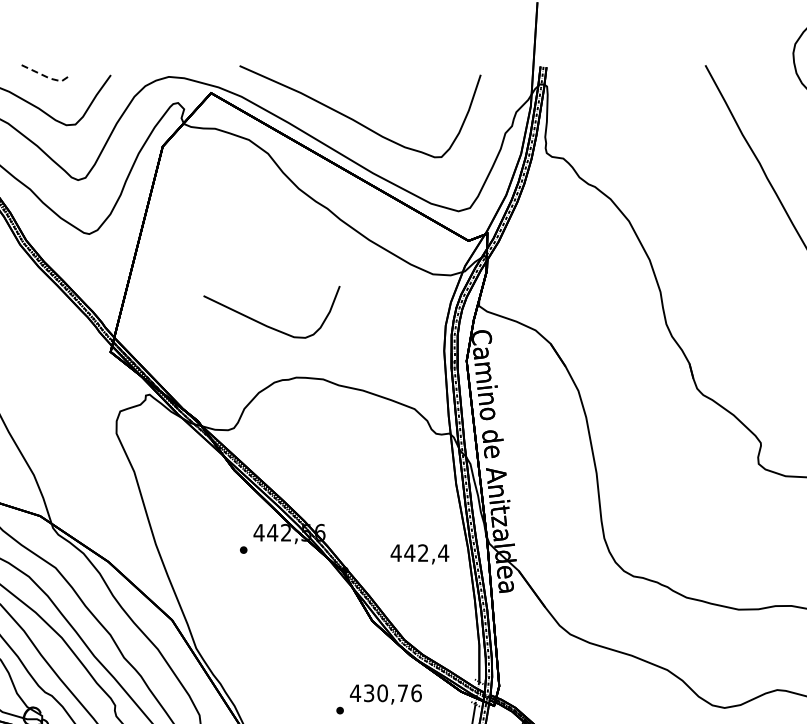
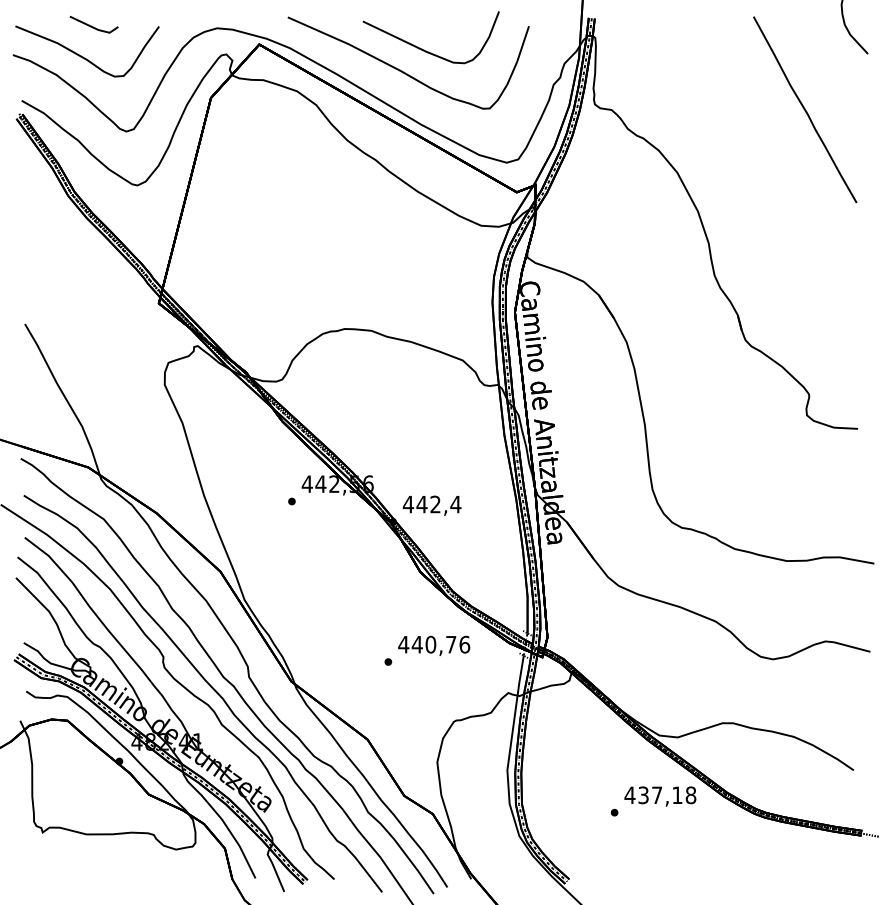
line: (47, 77) -> (95, 28), dashed -> solid
curve: (265, 324) -> (424, 49), moved
text: (419, 554) -> (431, 505), moved
text: (368, 693) -> (416, 644), 430,76 -> 440,76

